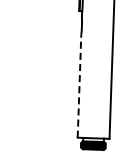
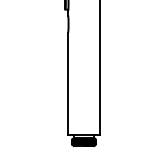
line: (79, 85) -> (68, 83), dashed -> solid

